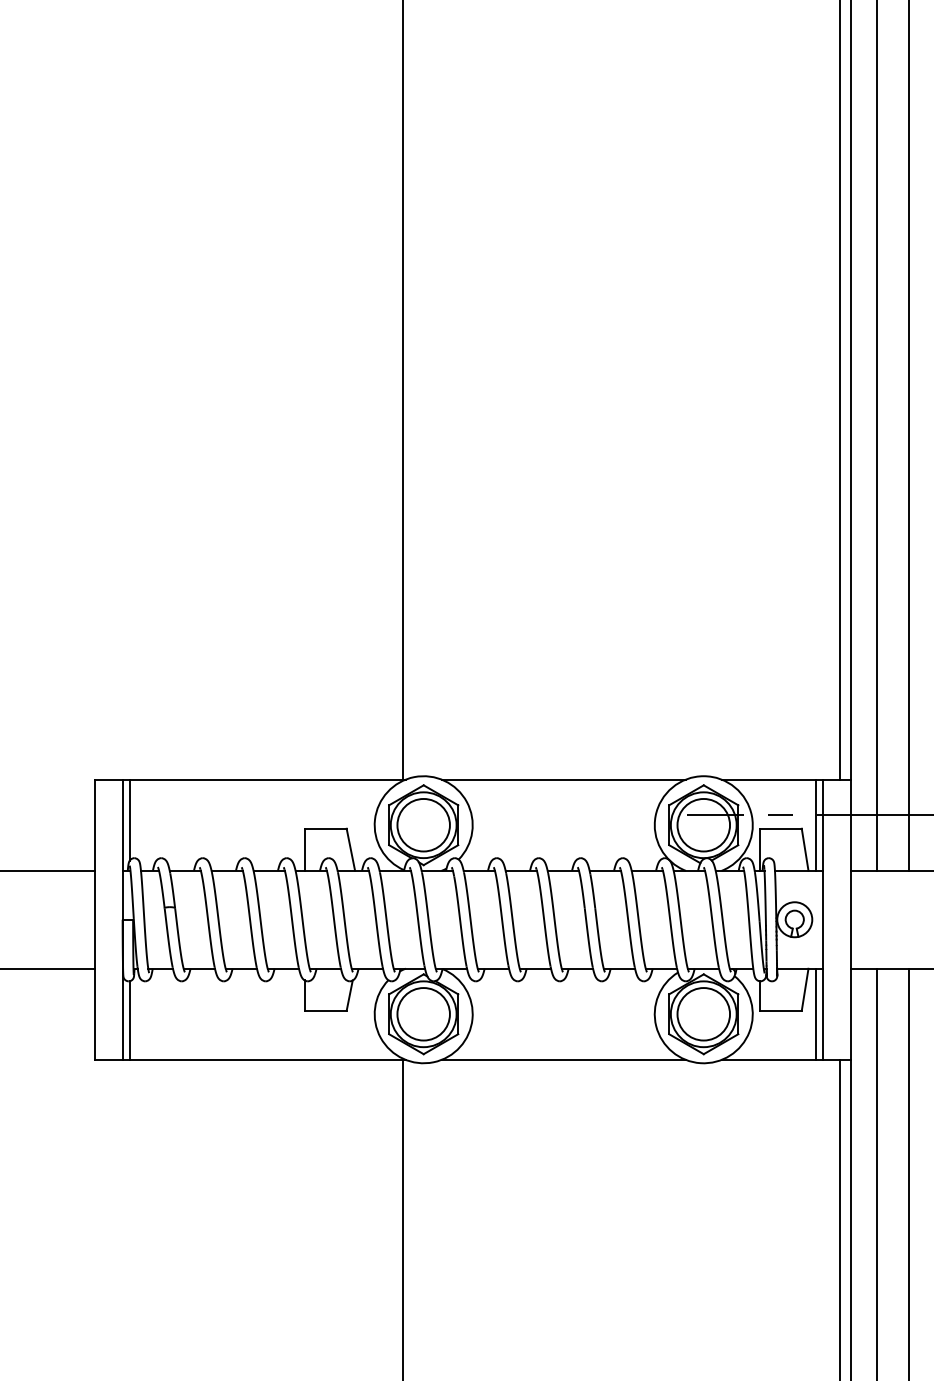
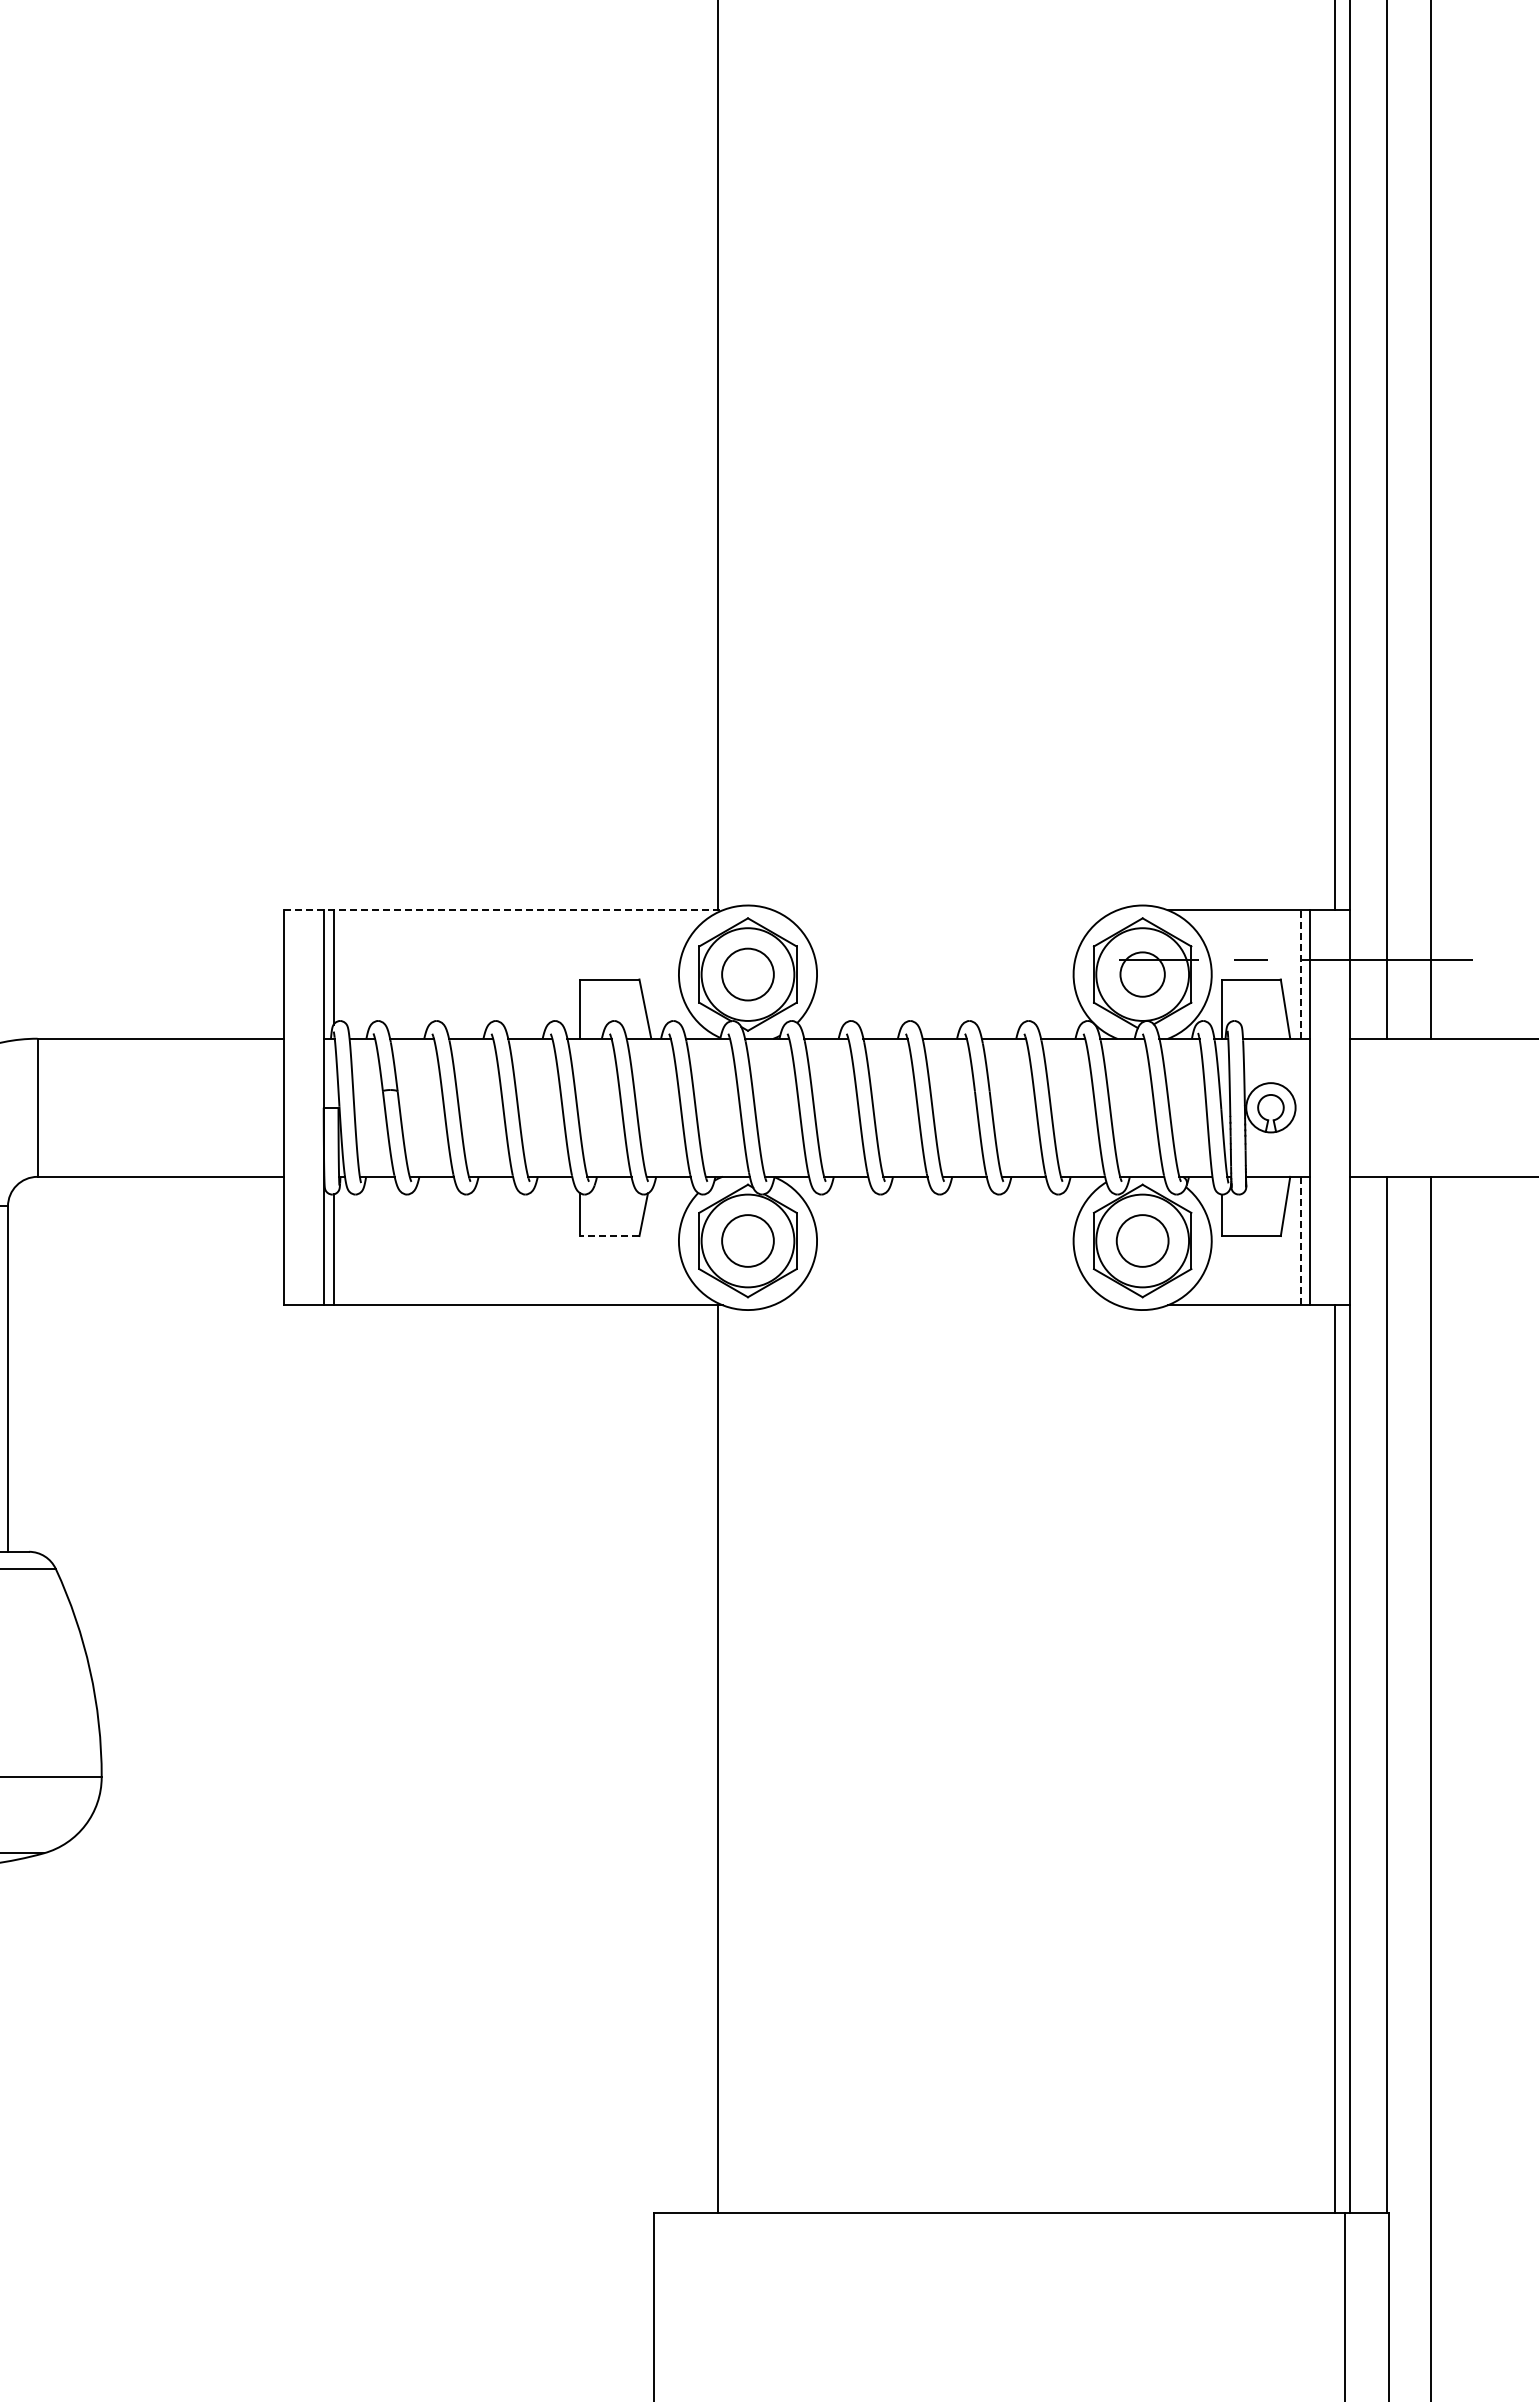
line: (250, 779) -> (504, 910), solid -> dashed
line: (563, 779) -> (945, 910), removed
circle: (424, 825) -> (748, 974), size x0.7
circle: (703, 825) -> (1142, 974), size x0.6
line: (815, 825) -> (1300, 974), solid -> dashed
line: (325, 1011) -> (609, 1236), solid -> dashed
line: (815, 1013) -> (1300, 1240), solid -> dashed
circle: (424, 1014) -> (748, 1241), size x0.7
circle: (703, 1014) -> (1142, 1241), size x0.7
line: (563, 1060) -> (945, 1305), removed

